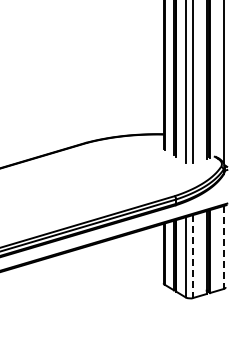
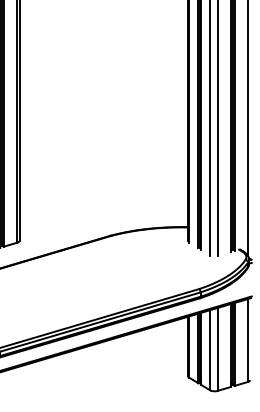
line: (223, 247) -> (247, 340), dashed -> solid
line: (193, 256) -> (217, 349), dashed -> solid

